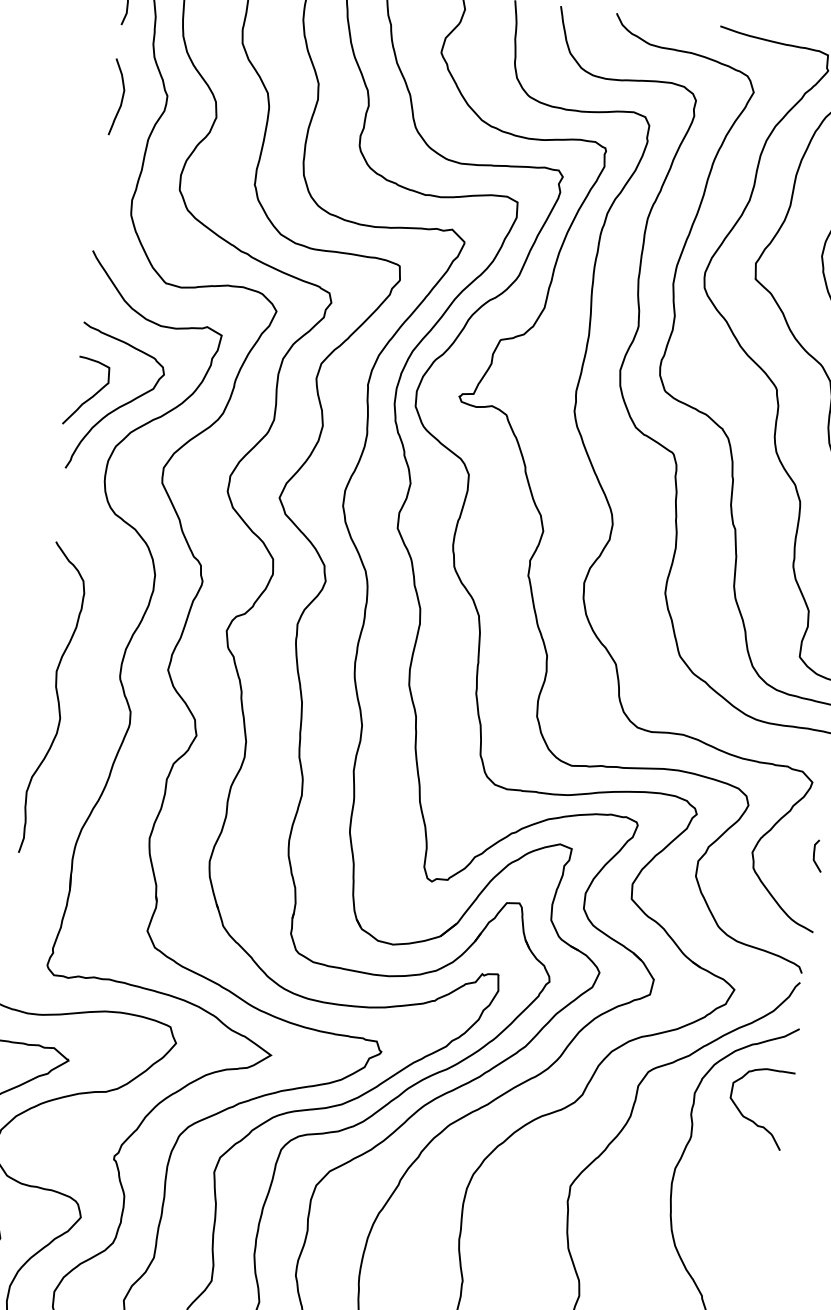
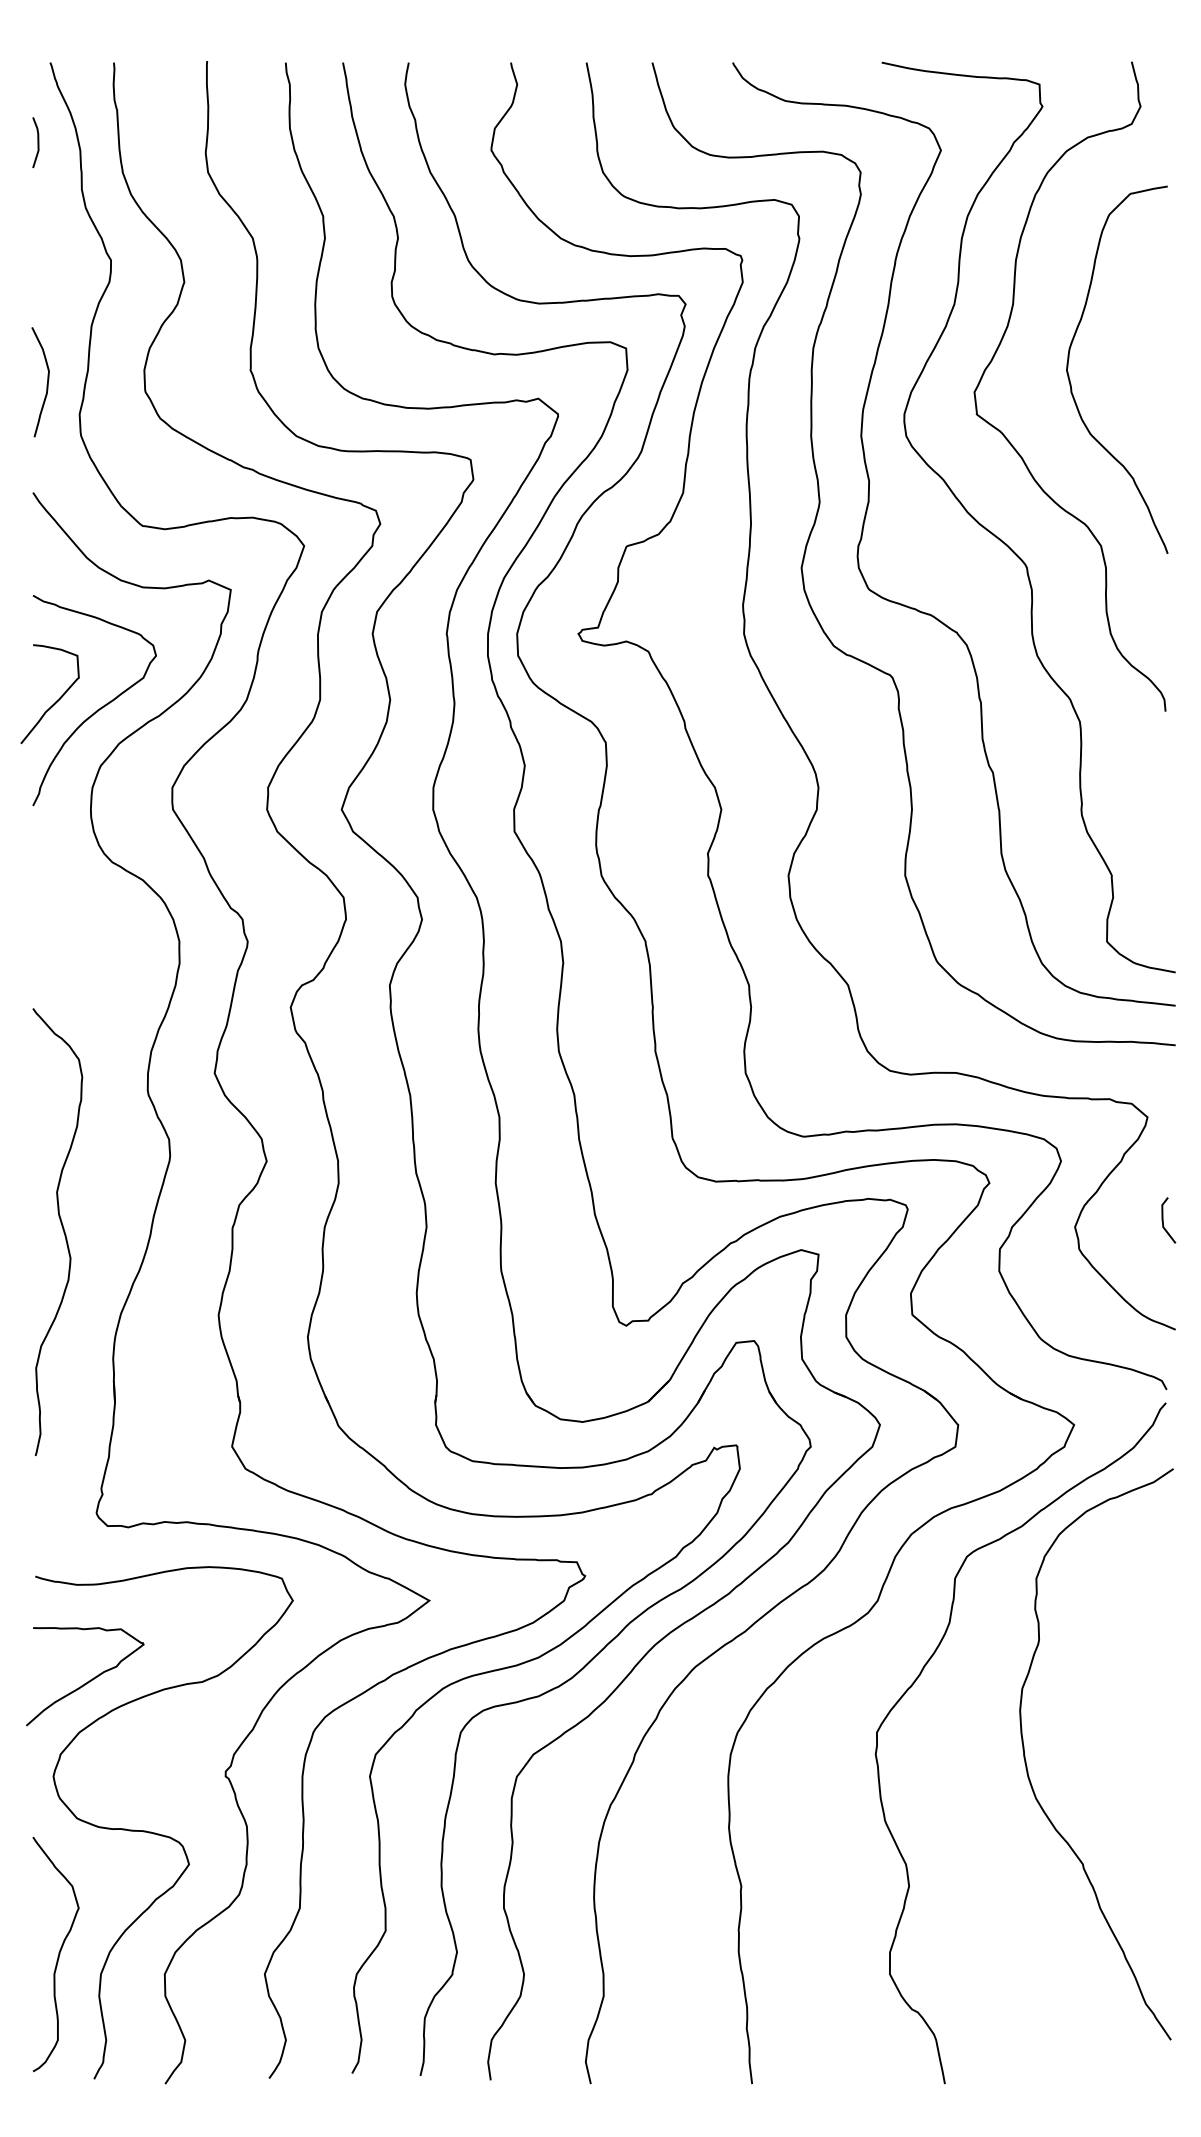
curve: (121, 99) -> (46, 384), moved
curve: (57, 697) -> (62, 1229), moved
curve: (752, 1120) -> (1122, 1606), removed

